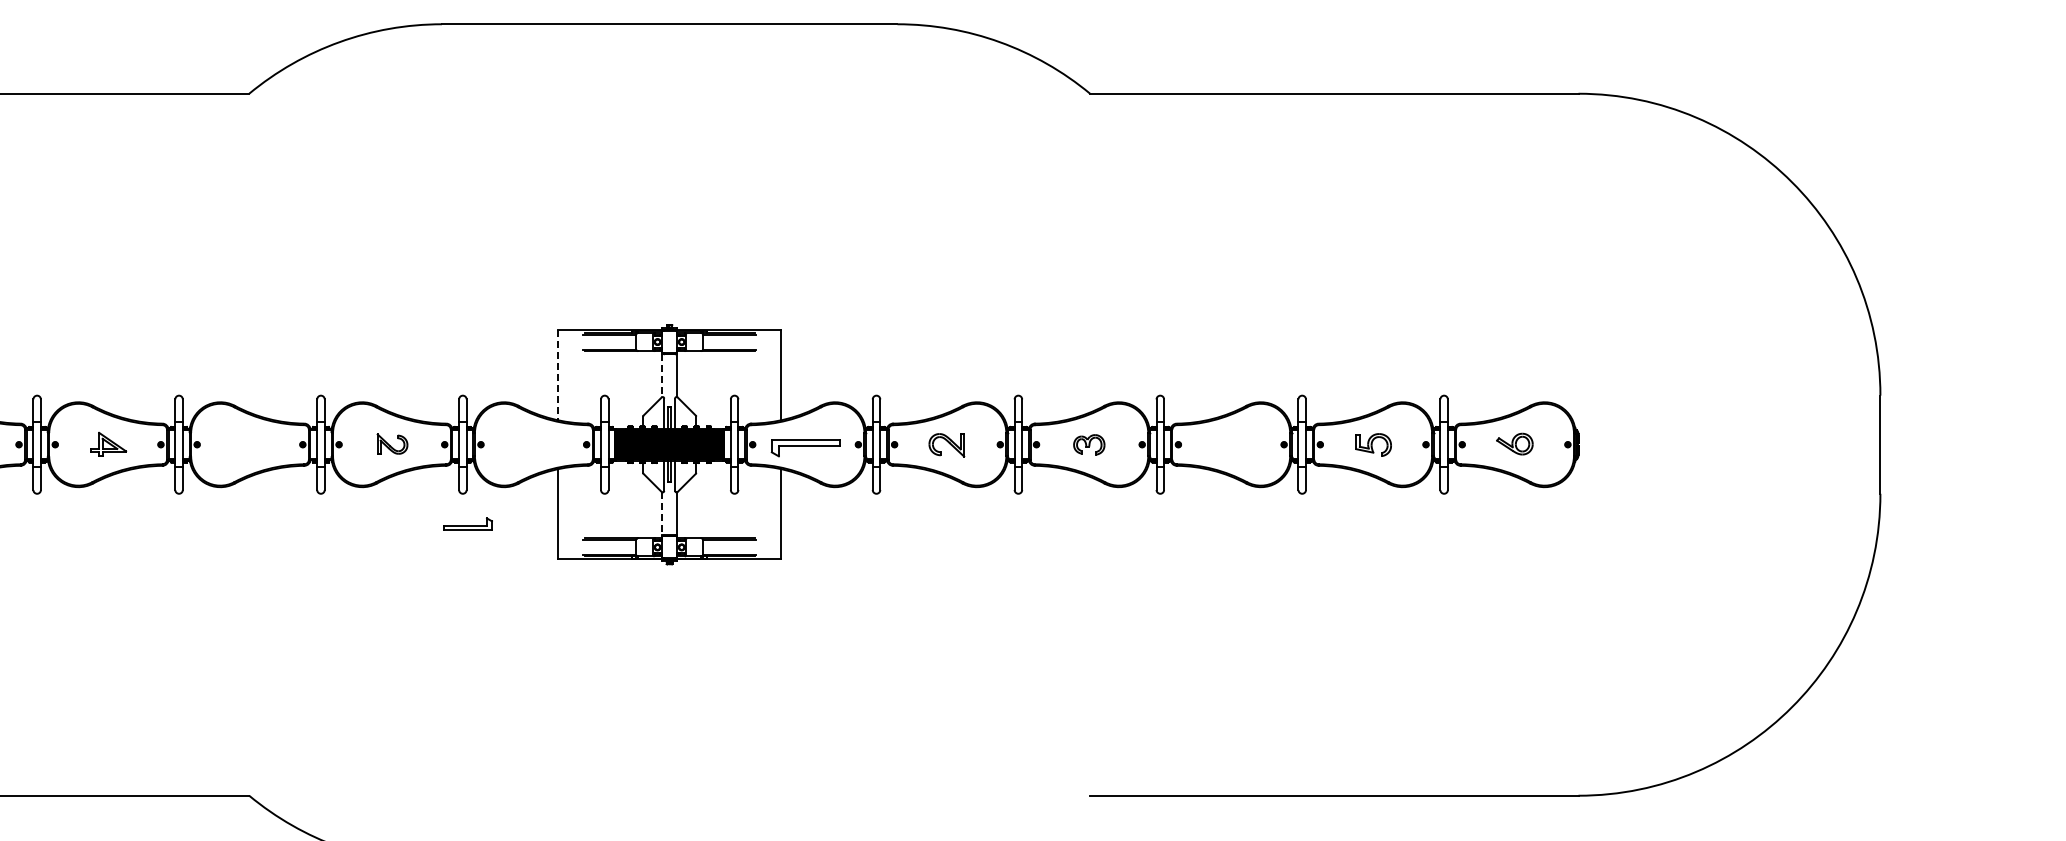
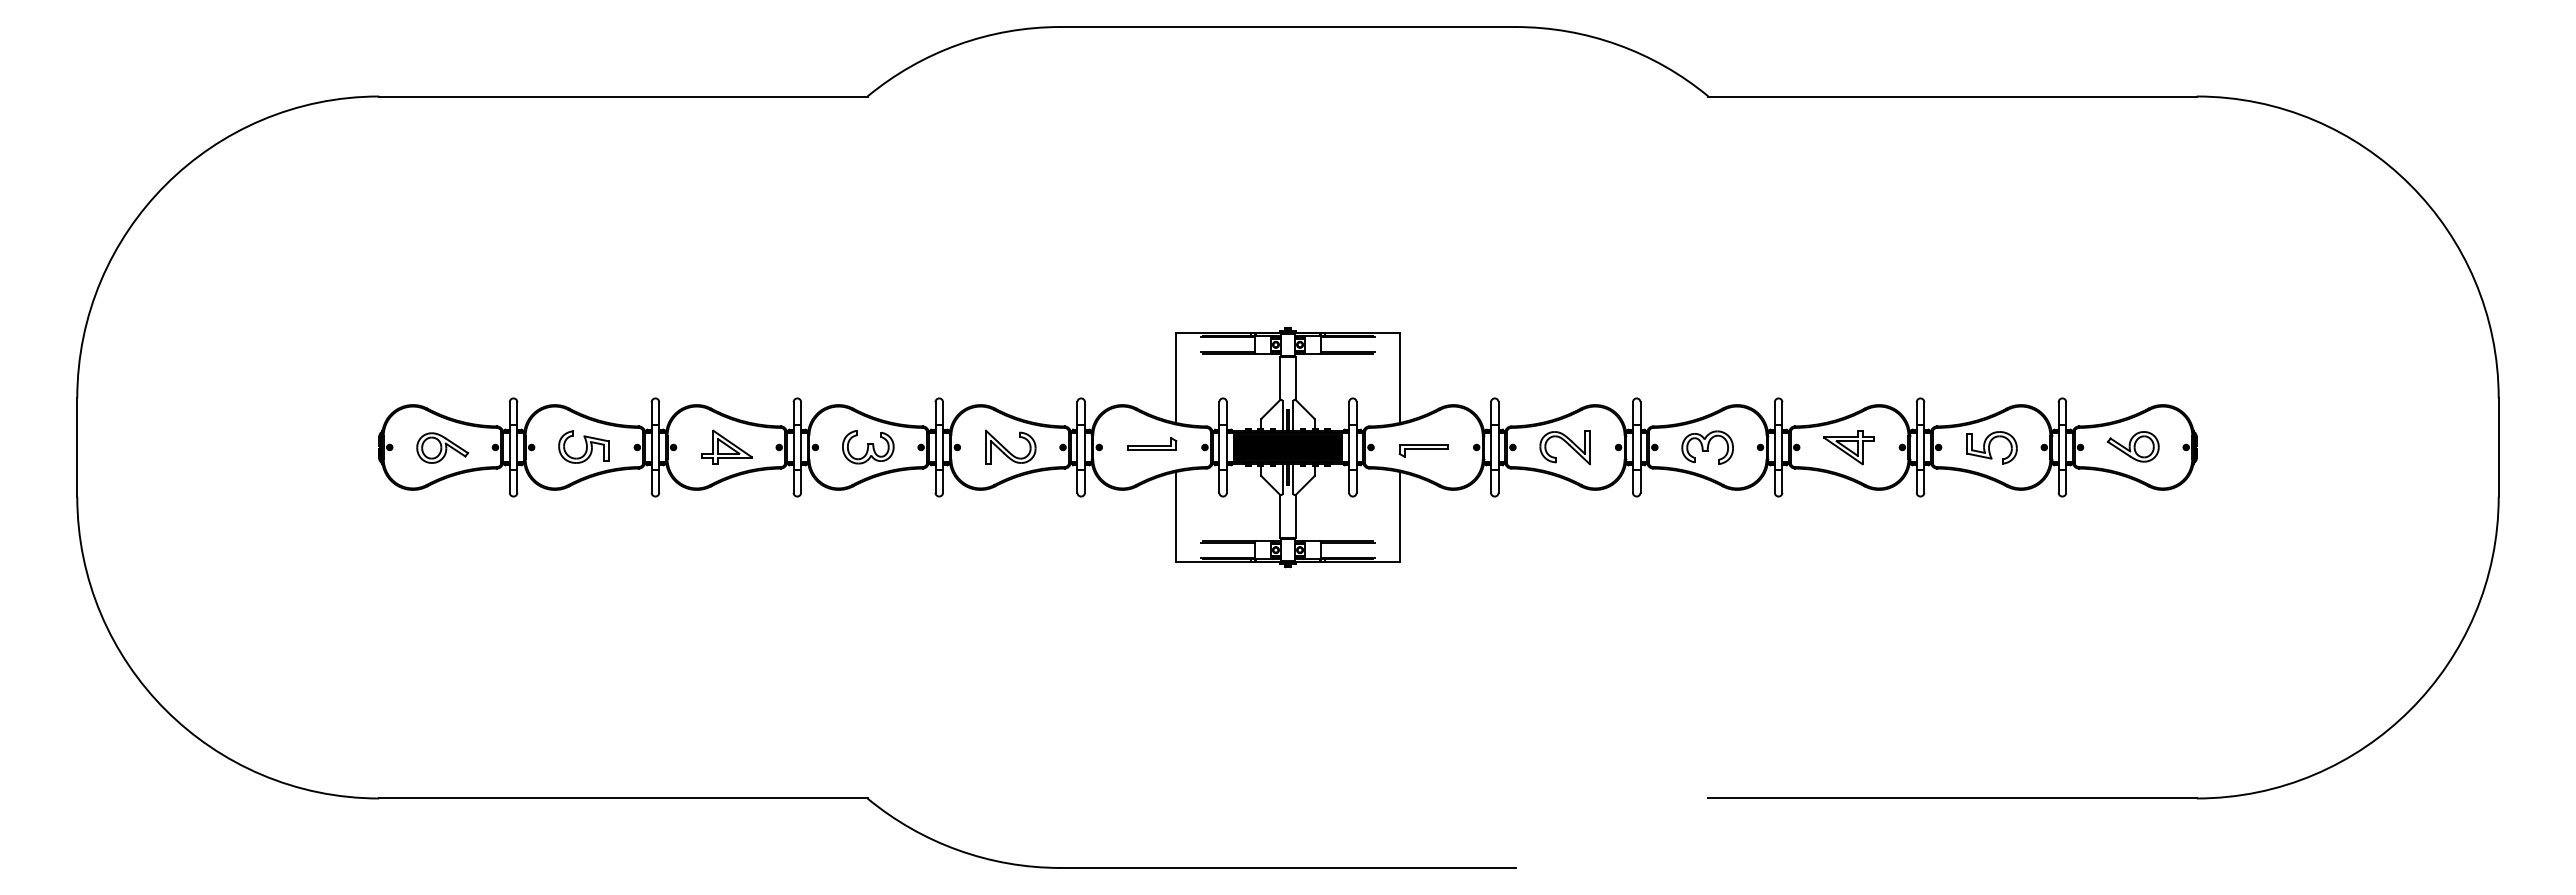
line: (558, 375) -> (1176, 378), dashed -> solid
line: (662, 375) -> (1280, 378), dashed -> solid
part: (108, 443) -> (726, 446), size x1.43
part: (392, 443) -> (1010, 446), size x1.67
part: (1514, 443) -> (2132, 446), size x1.43
part: (250, 444) -> (868, 447), added
part: (946, 444) -> (1564, 447), size x1.43
part: (1089, 444) -> (1707, 447), size x1.67
part: (1230, 444) -> (1848, 447), added
part: (1373, 444) -> (1991, 447), size x1.43
part: (805, 447) -> (1423, 450), size x0.71
line: (662, 513) -> (1280, 516), dashed -> solid
part: (468, 523) -> (1152, 443), moved

